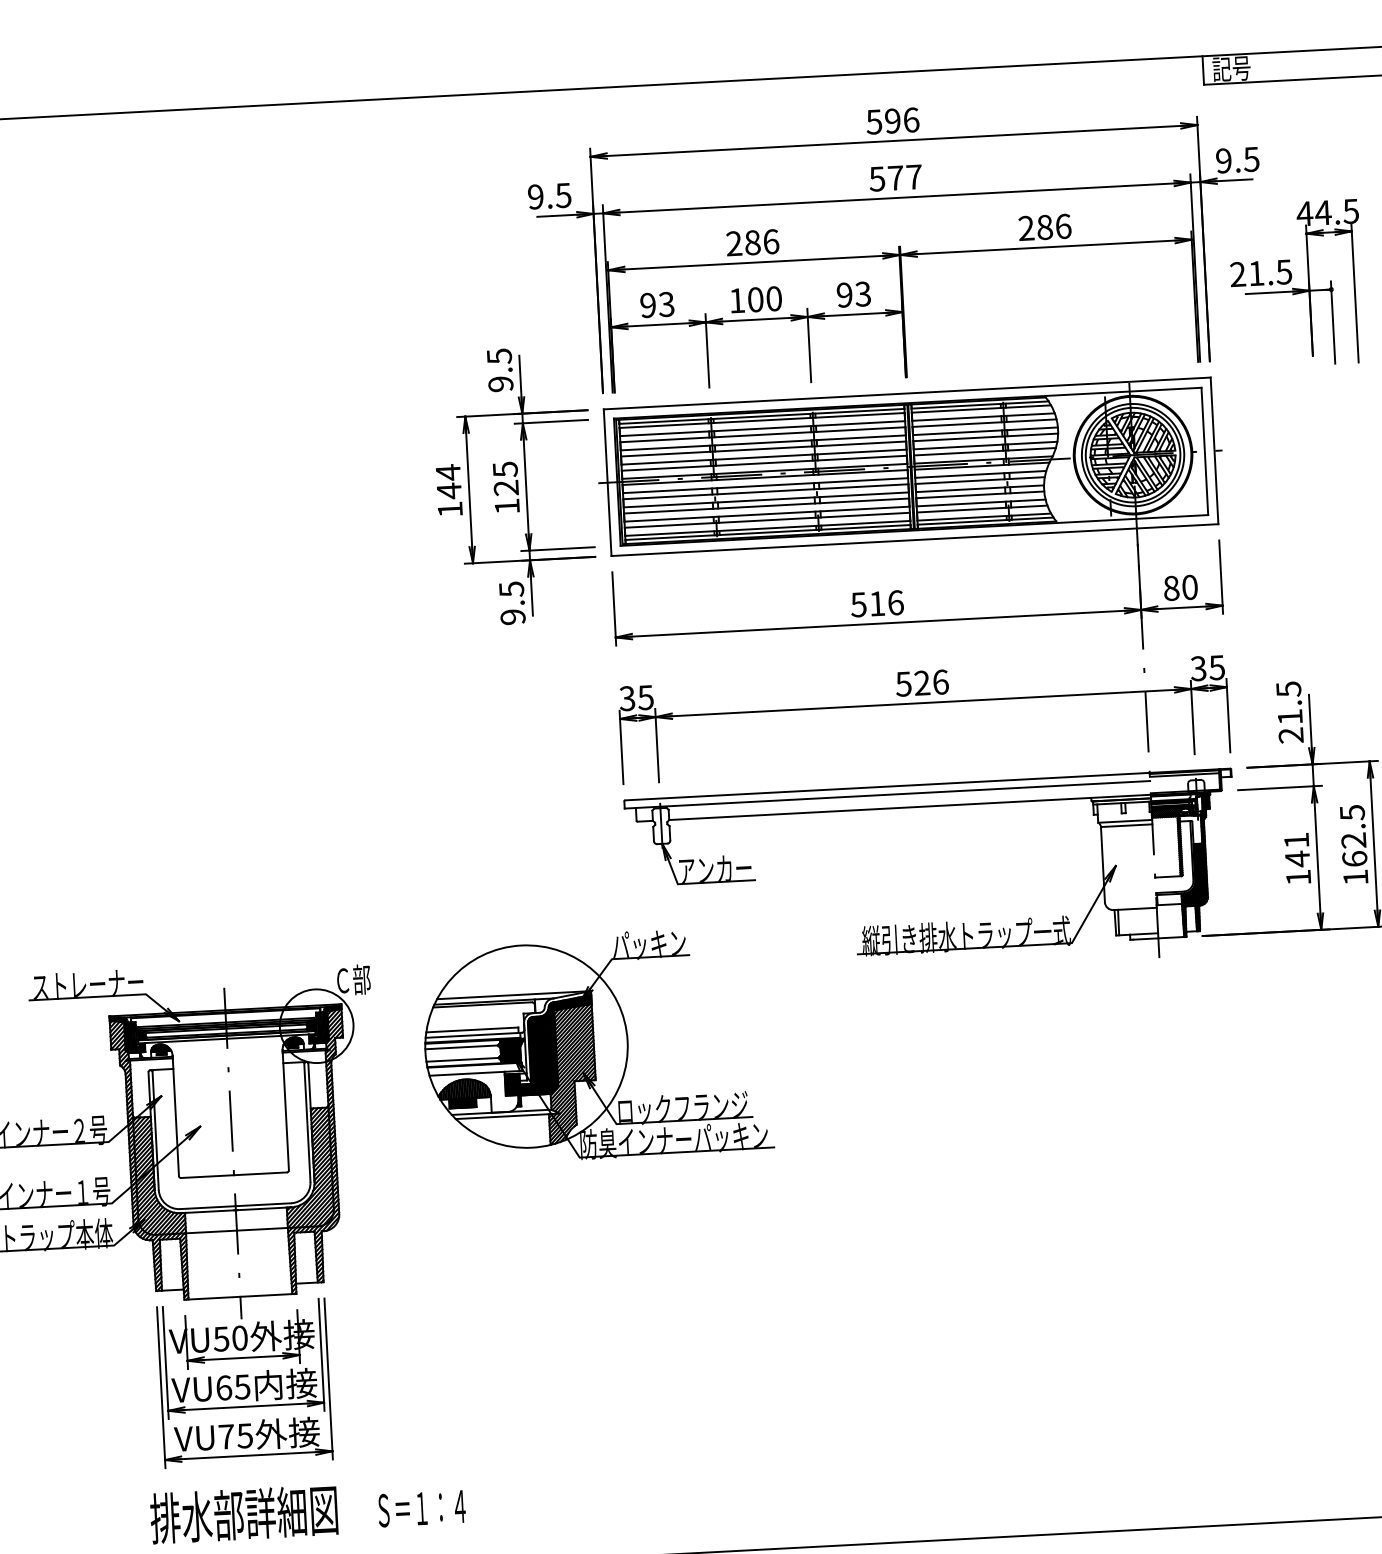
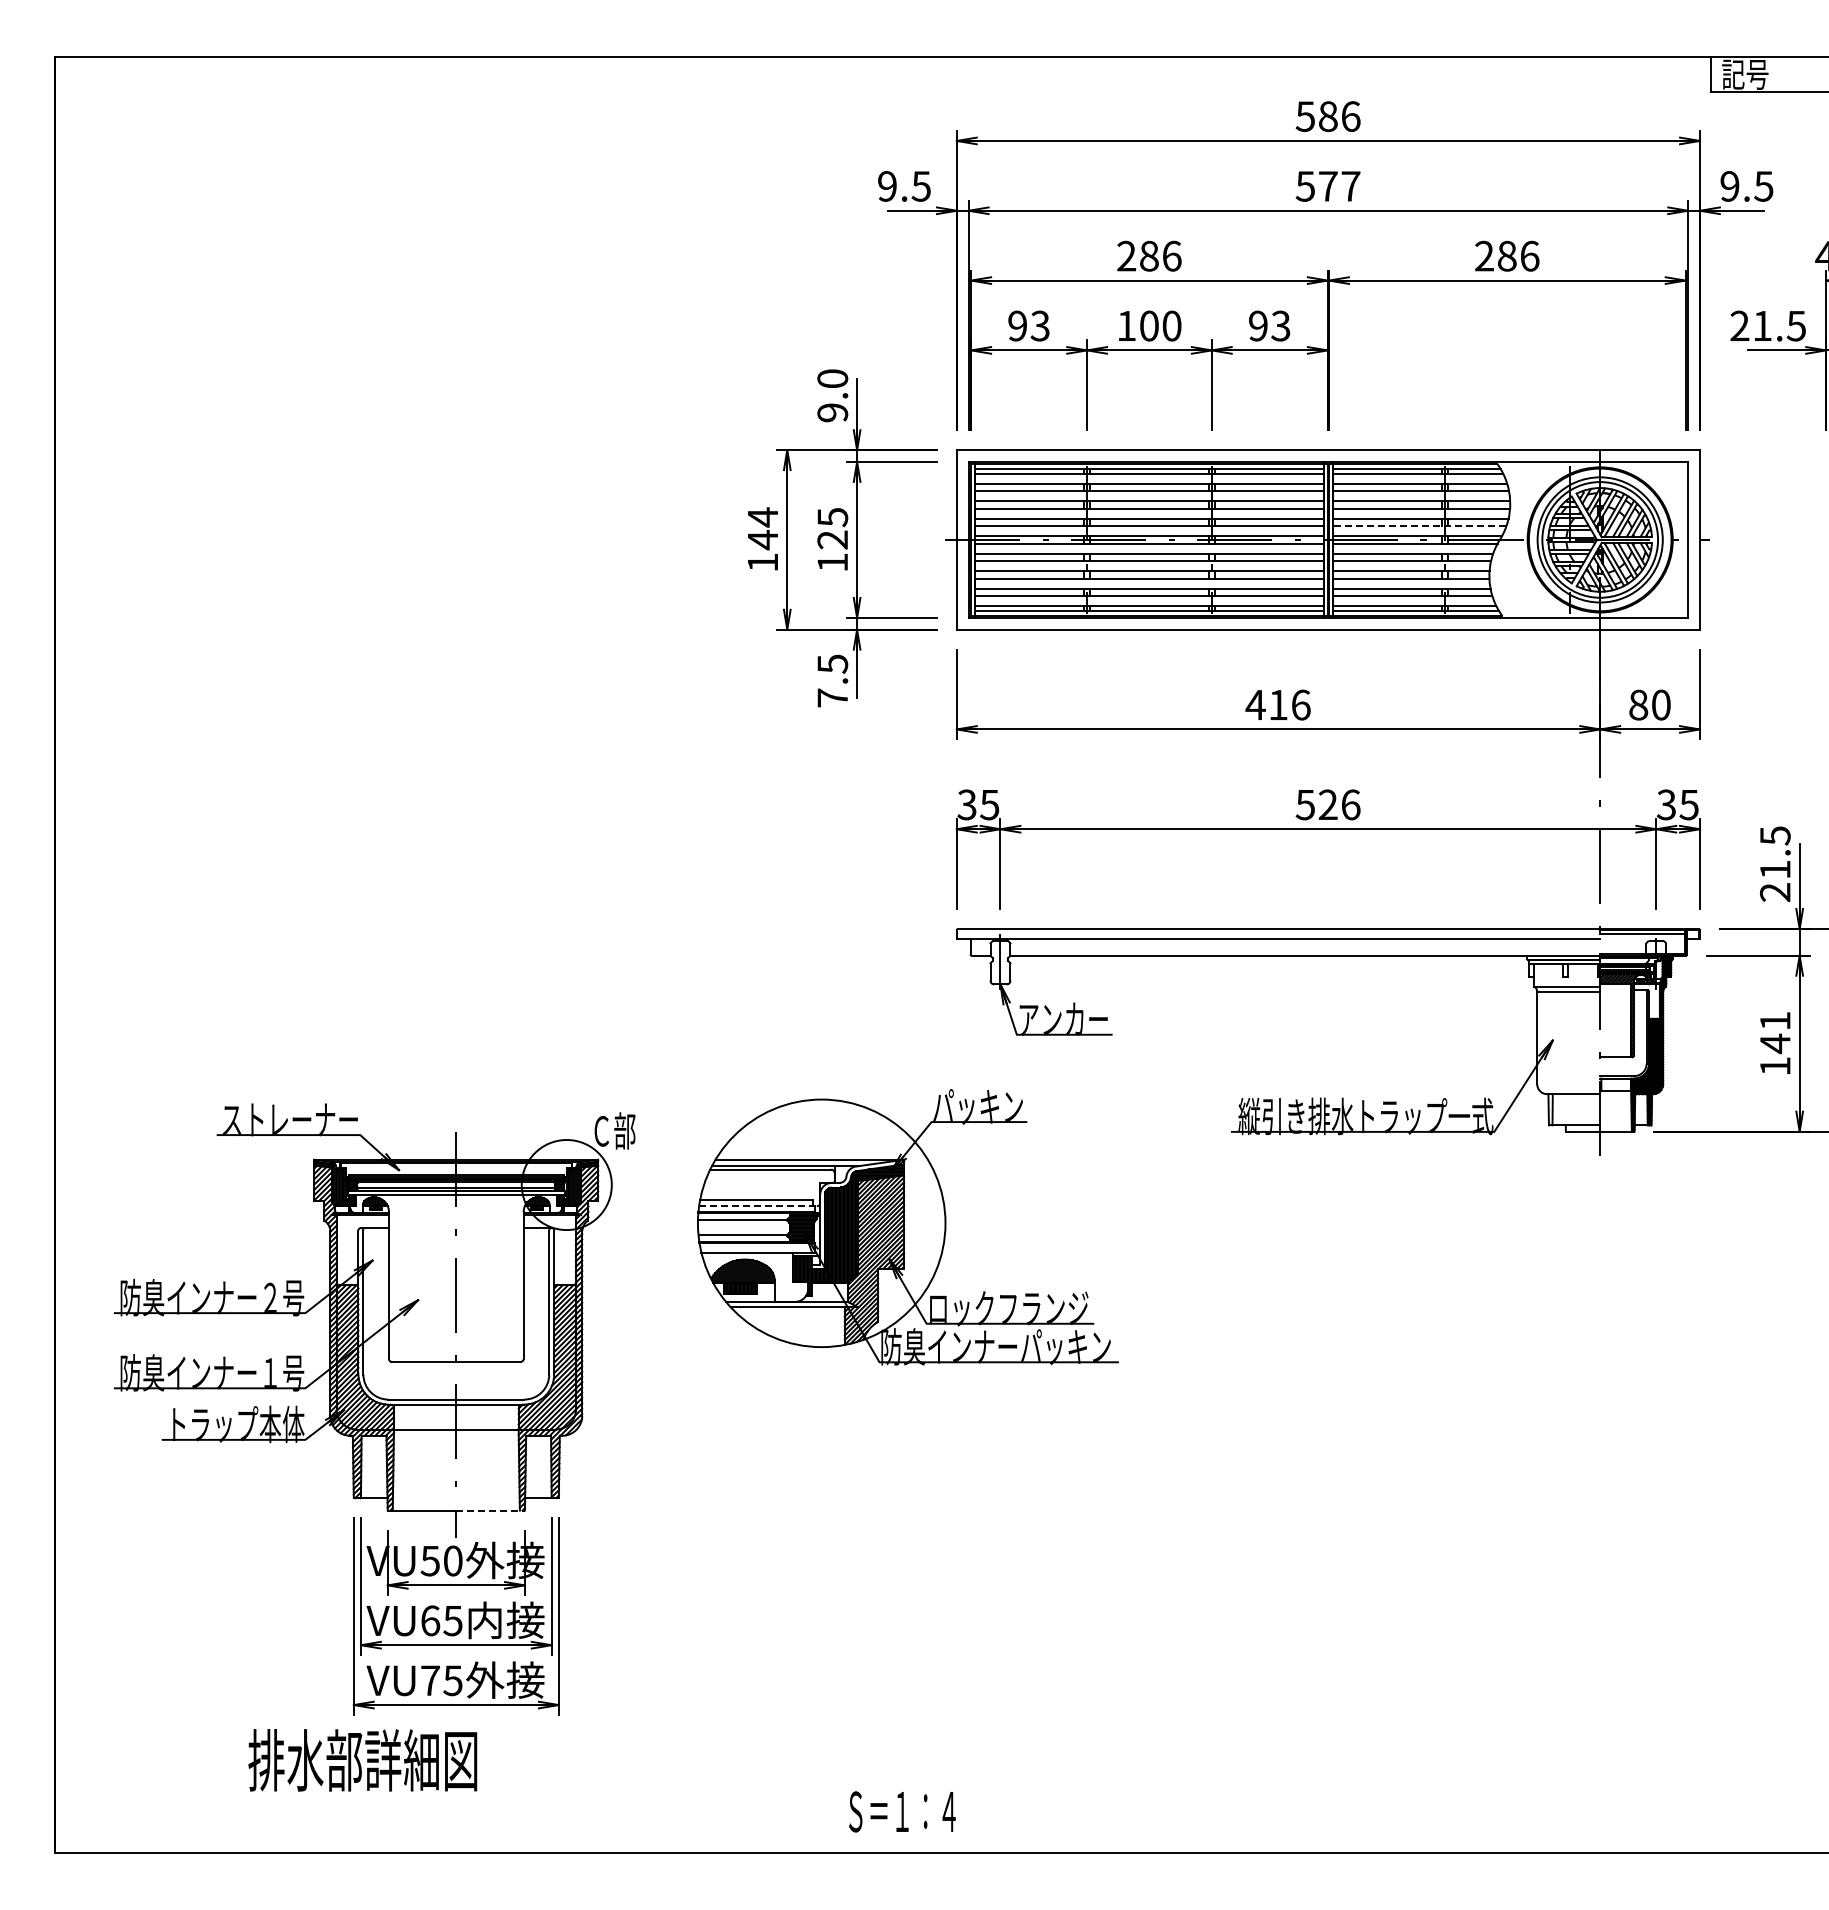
text: (893, 120) -> (1328, 116), 596 -> 586
text: (499, 356) -> (832, 378), 9.5 -> 9.0
line: (984, 451) -> (1419, 526), solid -> dashed
text: (858, 605) -> (1255, 705), 516 -> 416
text: (512, 616) -> (832, 697), 9.5 -> 7.5
line: (474, 1035) -> (758, 1206), solid -> dashed
line: (269, 1295) -> (491, 1510), solid -> dashed
text: (421, 1508) -> (902, 1811), moved
text: (243, 1514) -> (362, 1760), moved

